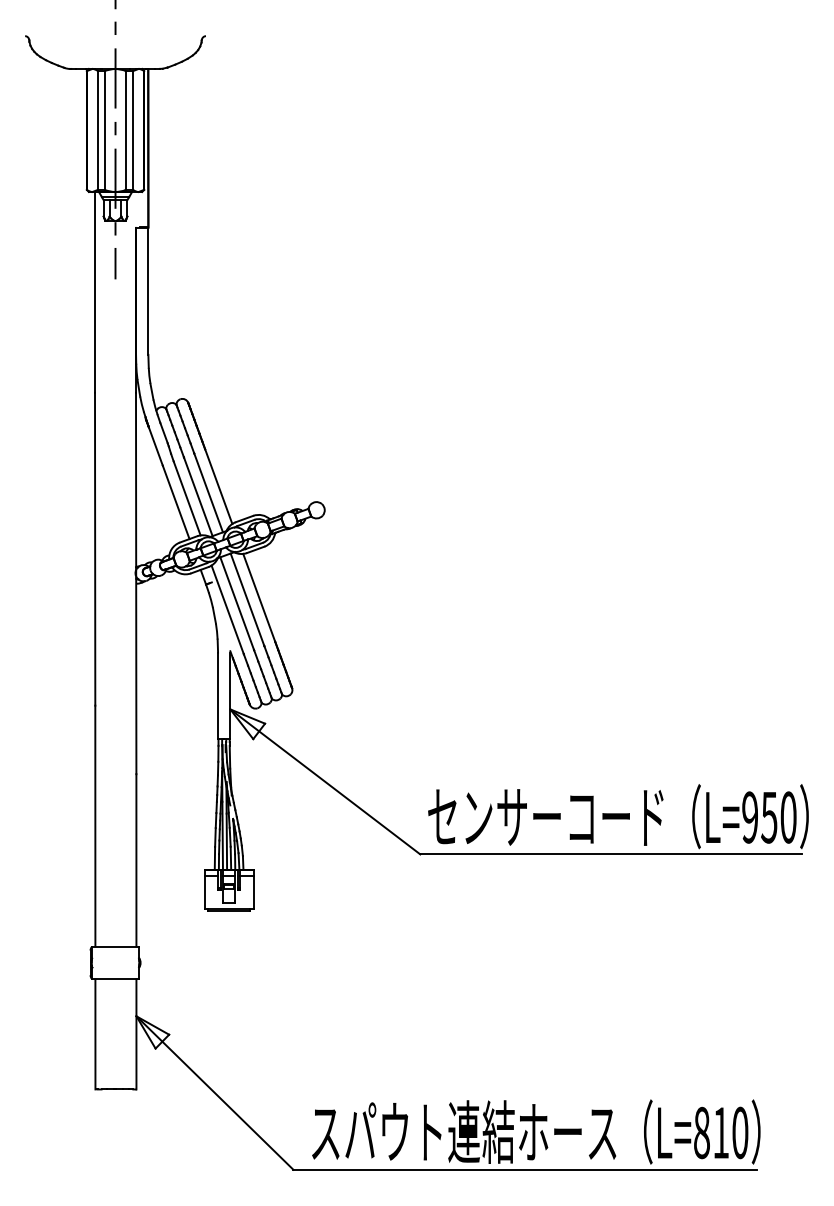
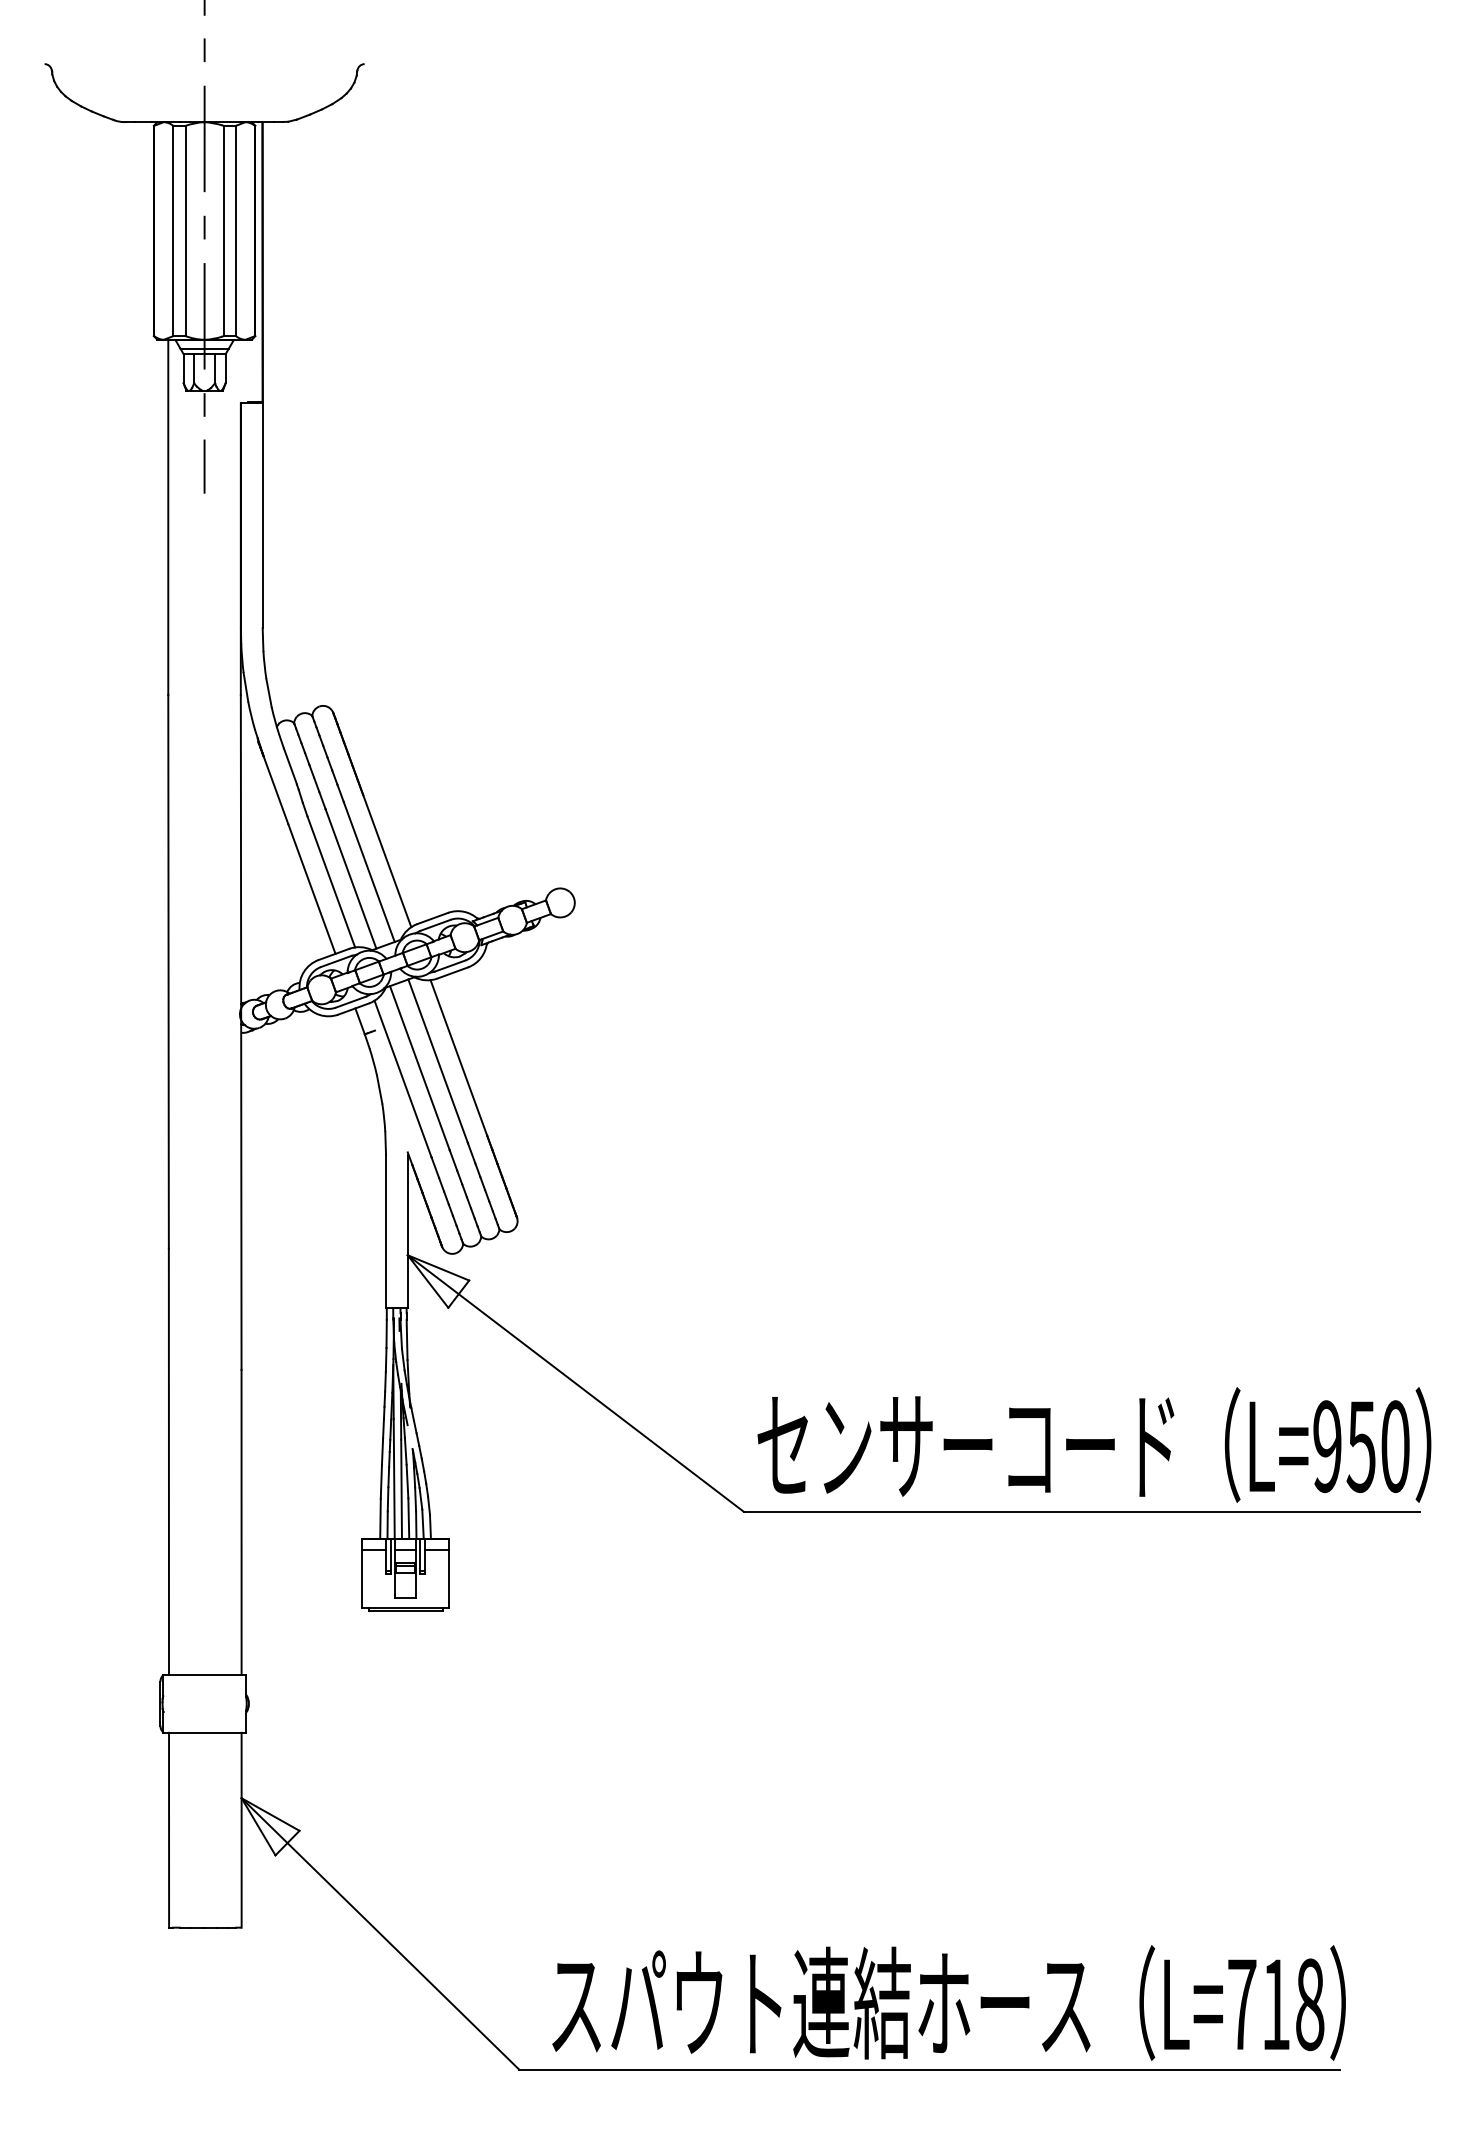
text: (721, 1132) -> (1276, 2003), L=810 -> L=718

